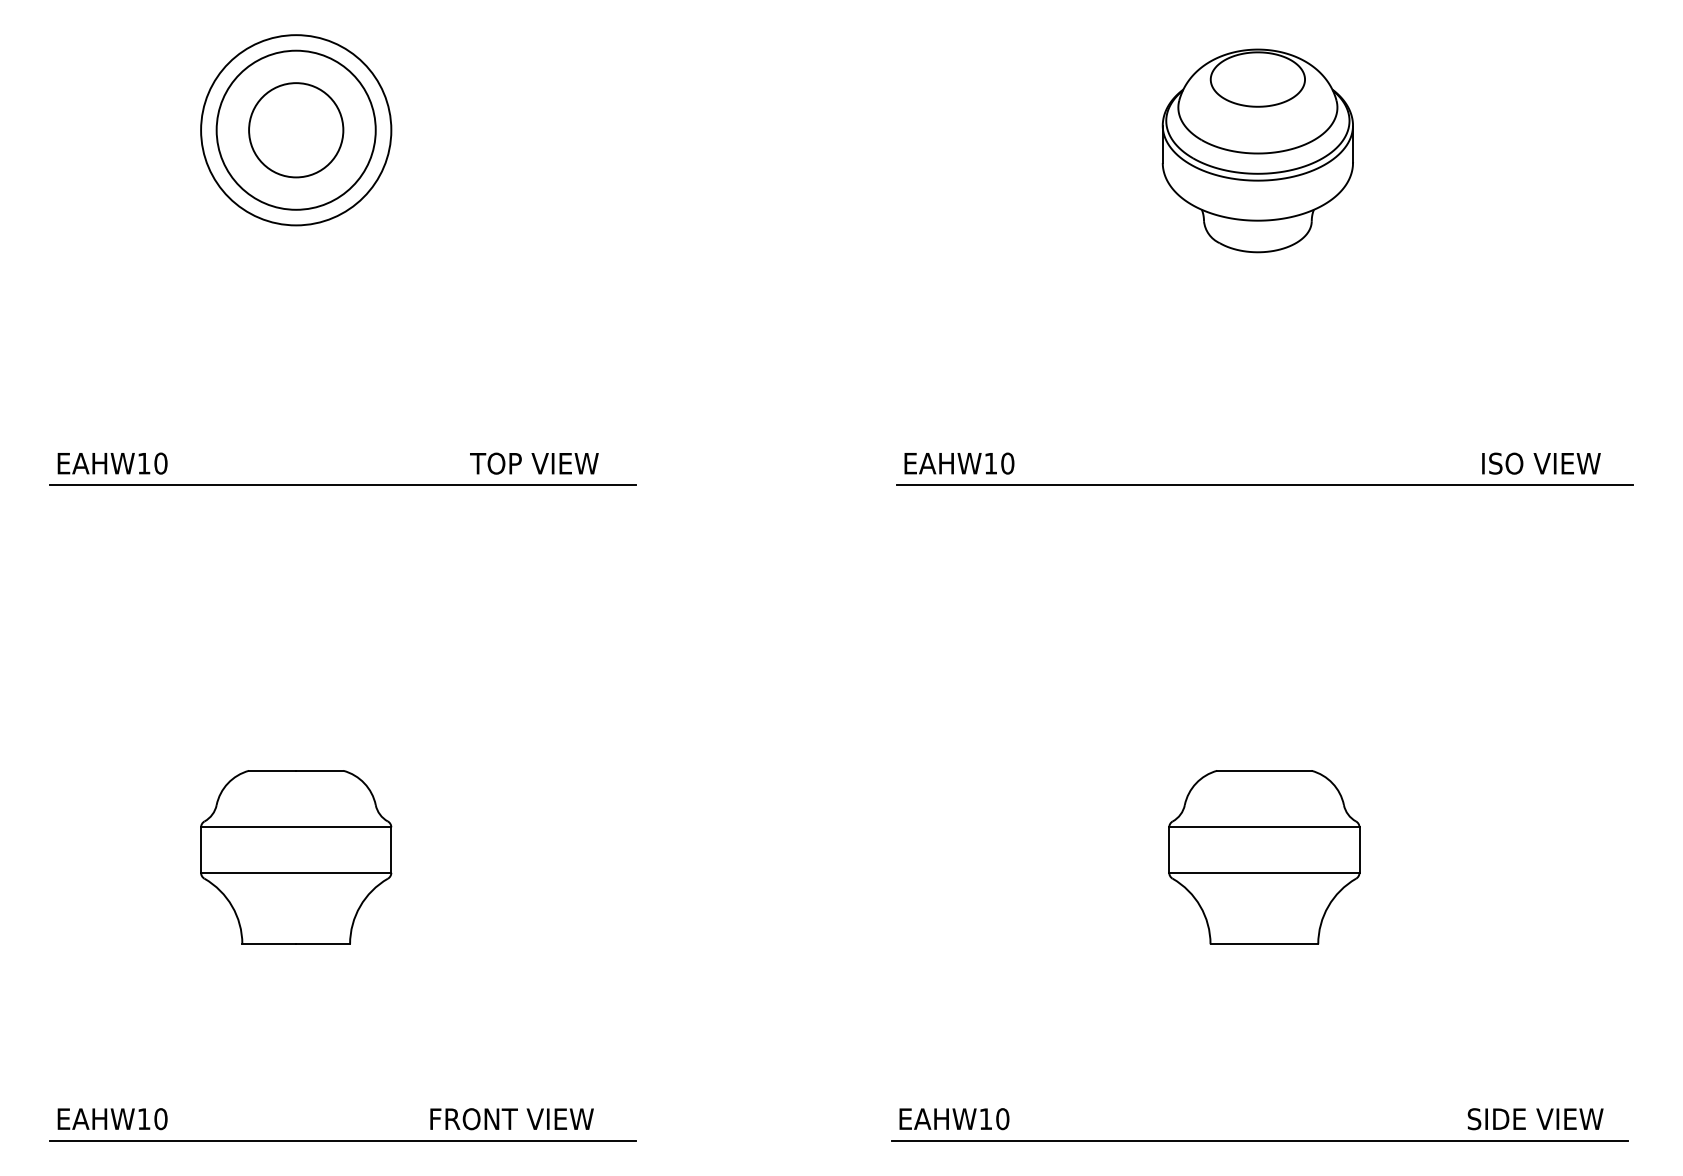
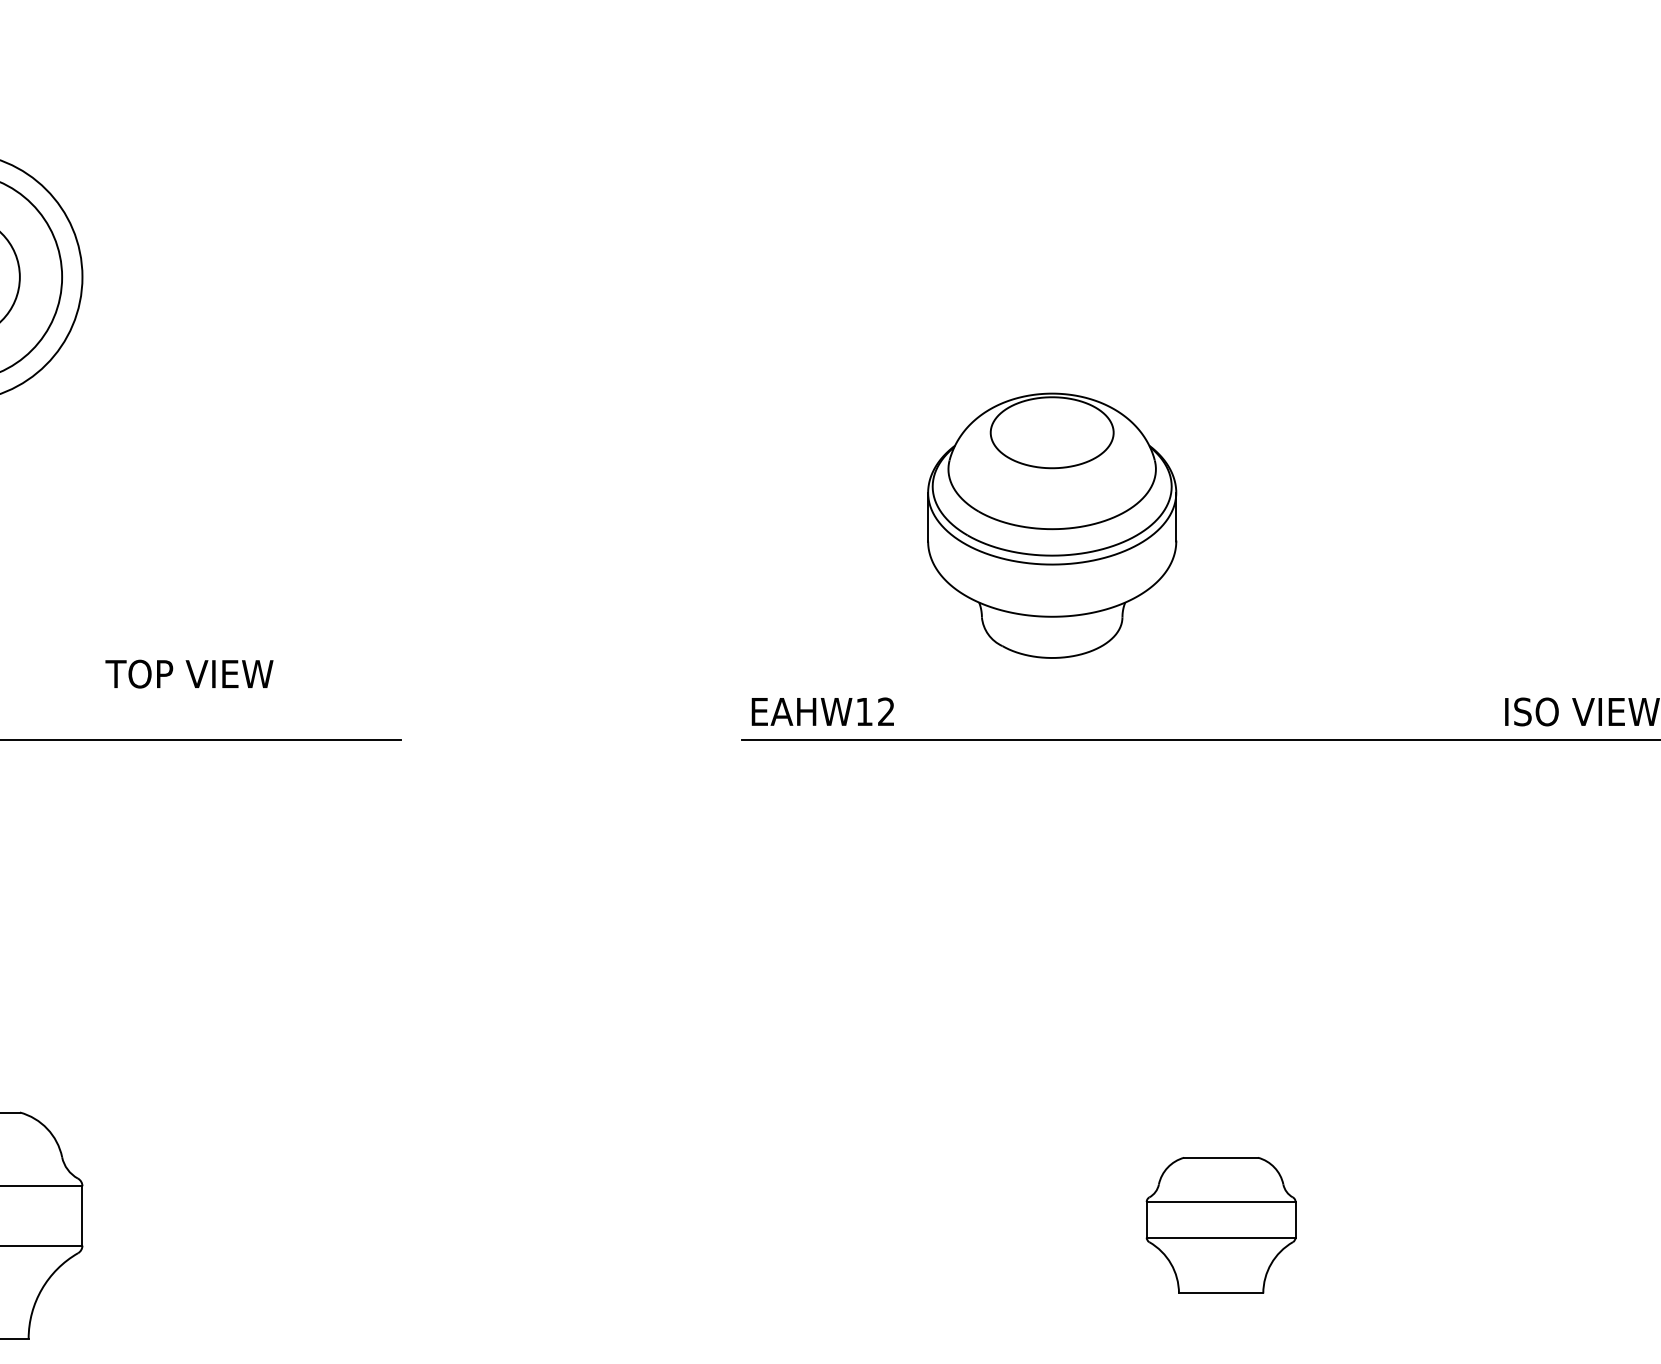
part: (1257, 150) -> (1051, 525), moved
text: (534, 463) -> (189, 673), moved
text: (1007, 463) -> (886, 711), EAHW10 -> EAHW12
part: (1264, 857) -> (1221, 1225), size x0.6

